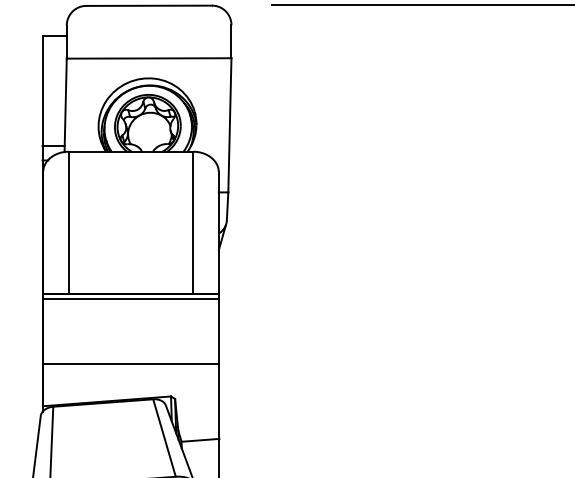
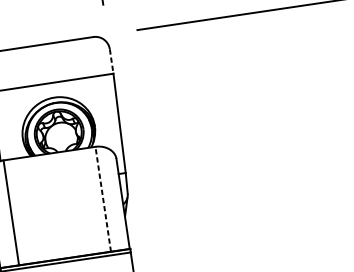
line: (231, 42) -> (111, 62), solid -> dashed
line: (193, 222) -> (103, 199), solid -> dashed

